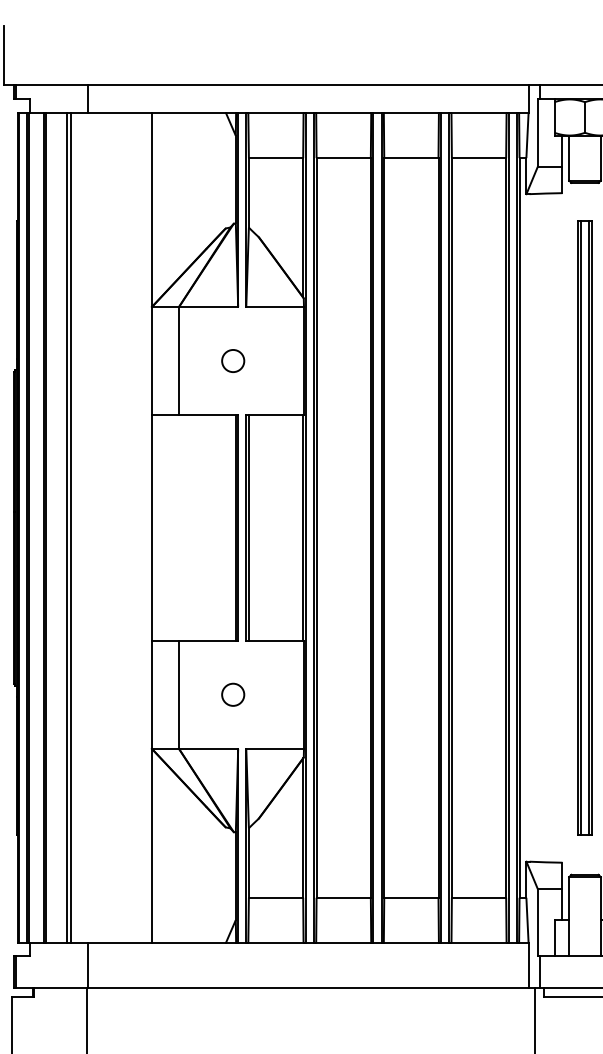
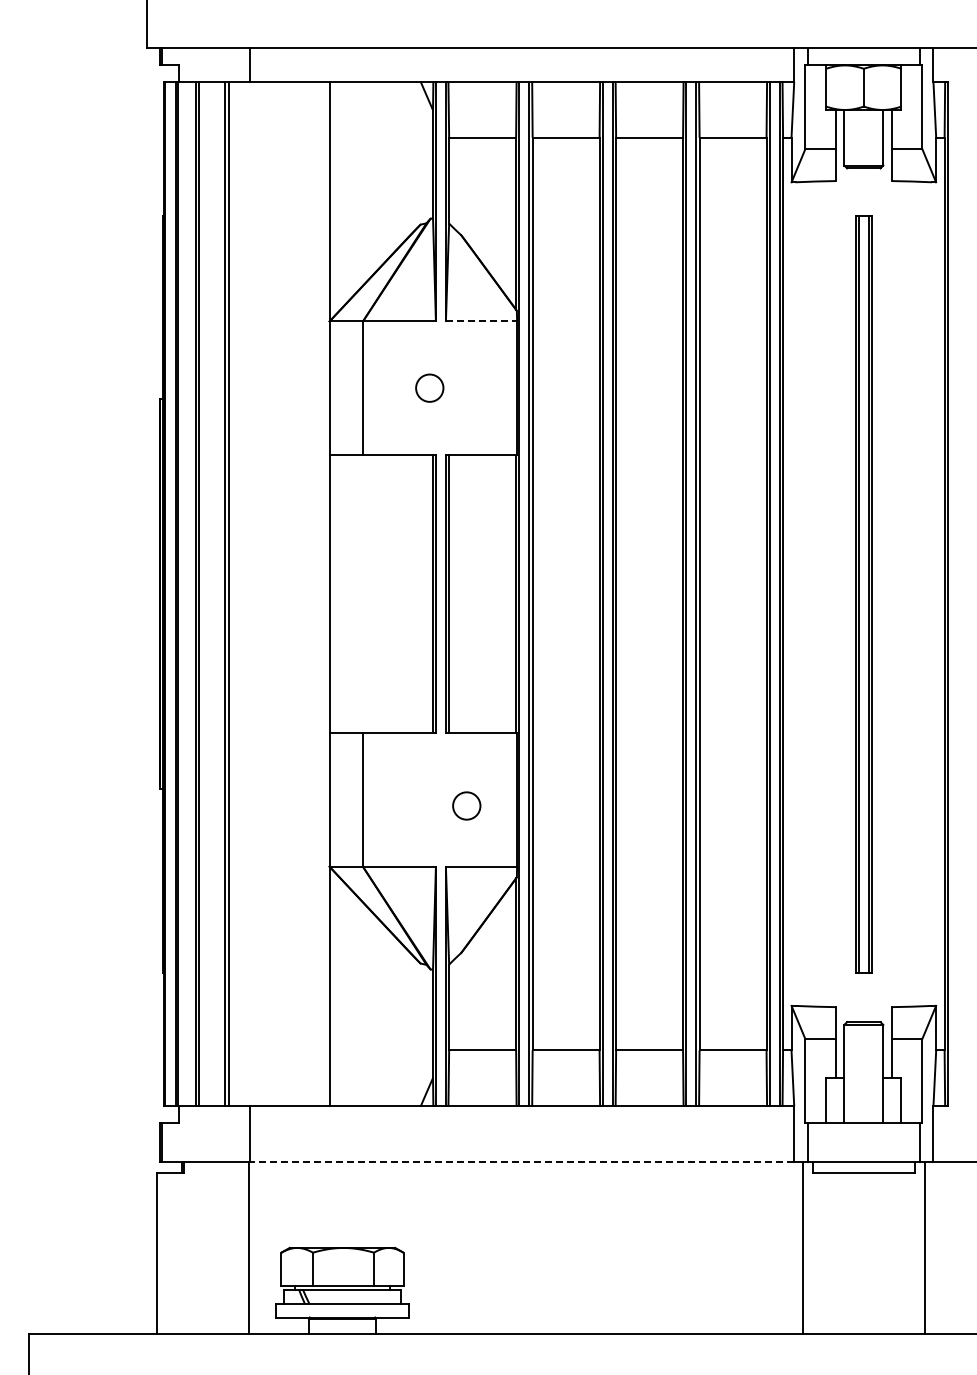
line: (275, 306) -> (481, 321), solid -> dashed
circle: (232, 694) -> (466, 805), moved
line: (307, 987) -> (521, 1161), solid -> dashed

